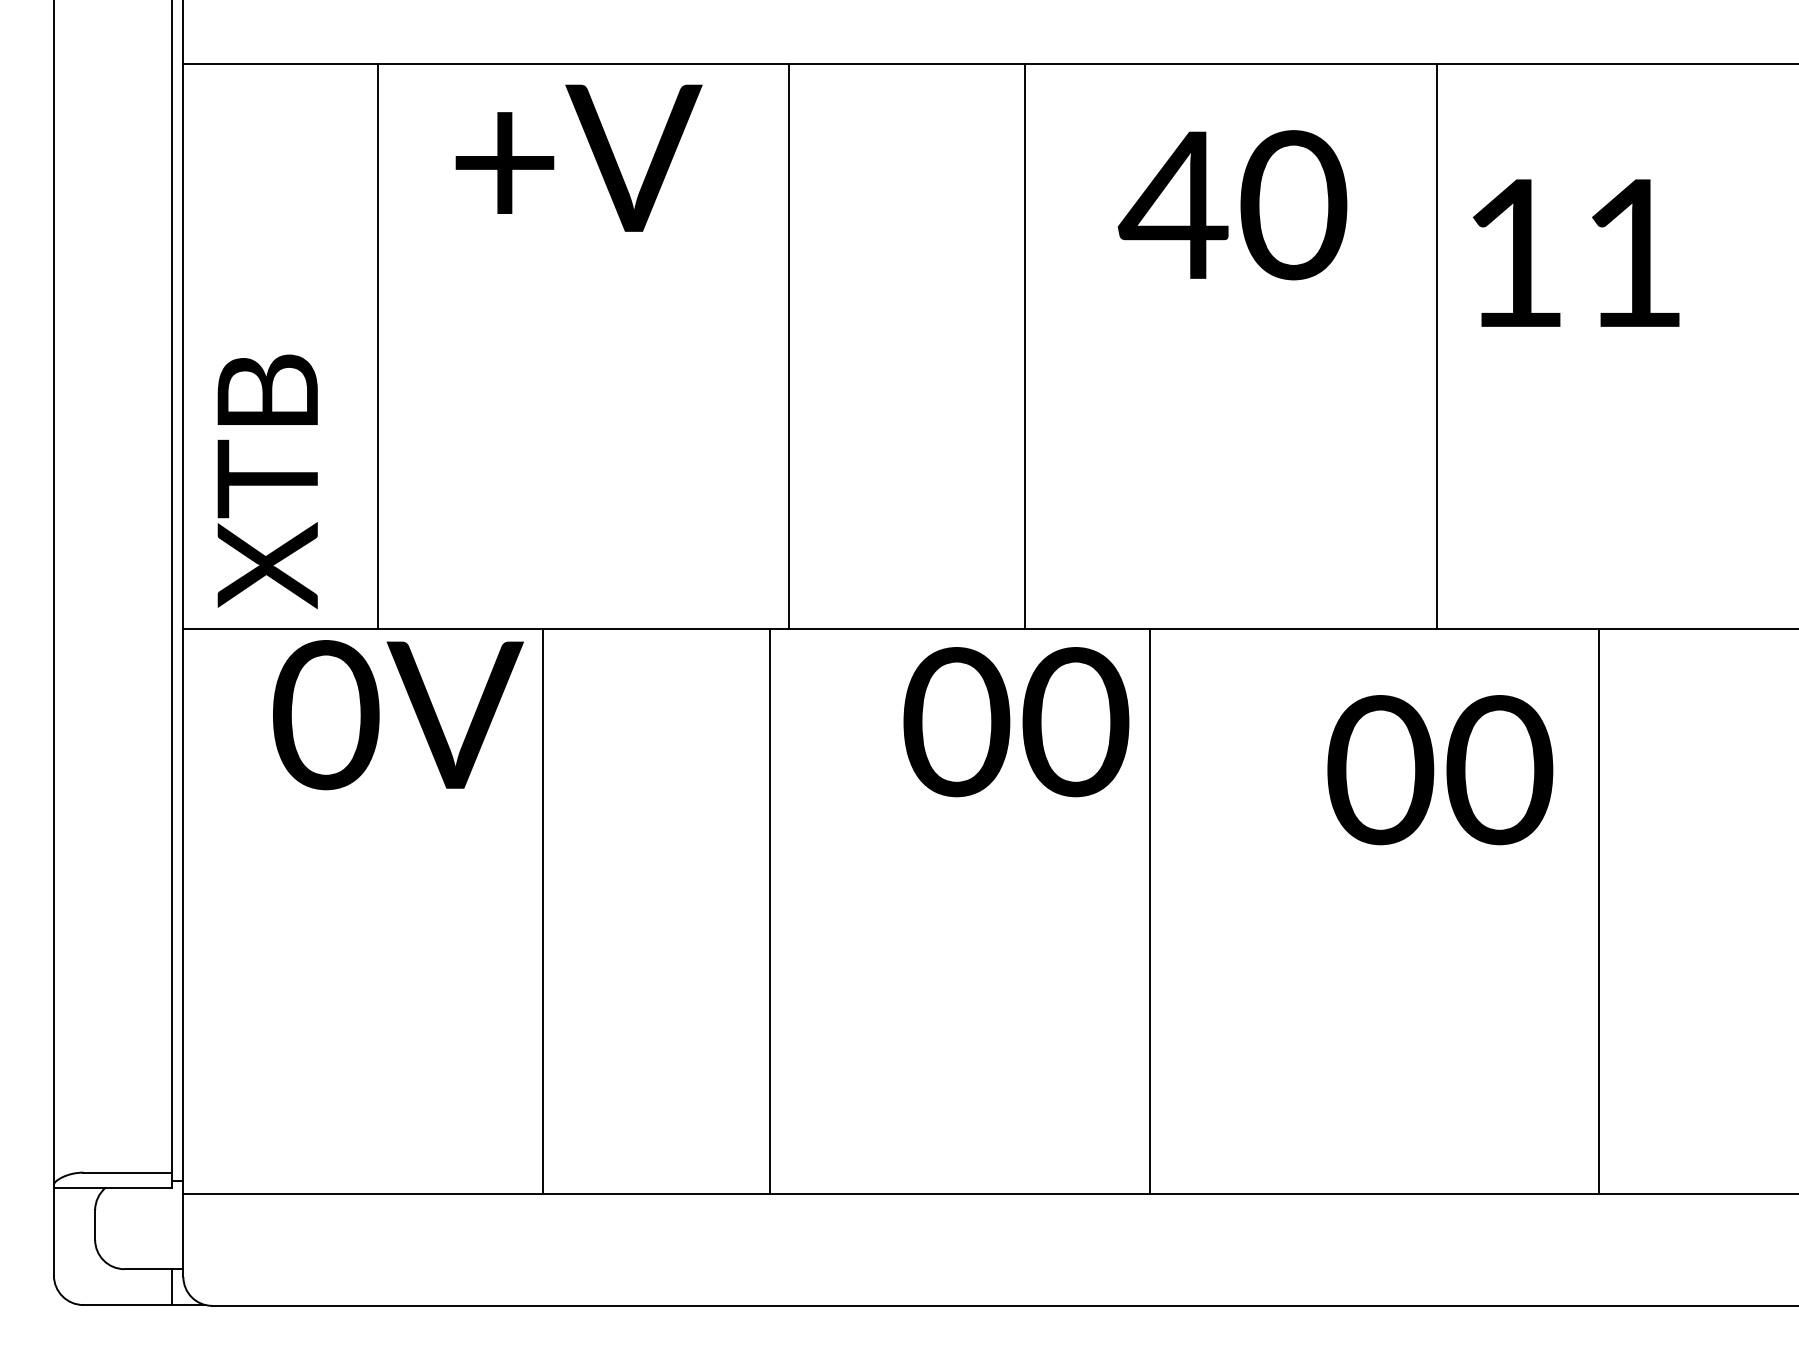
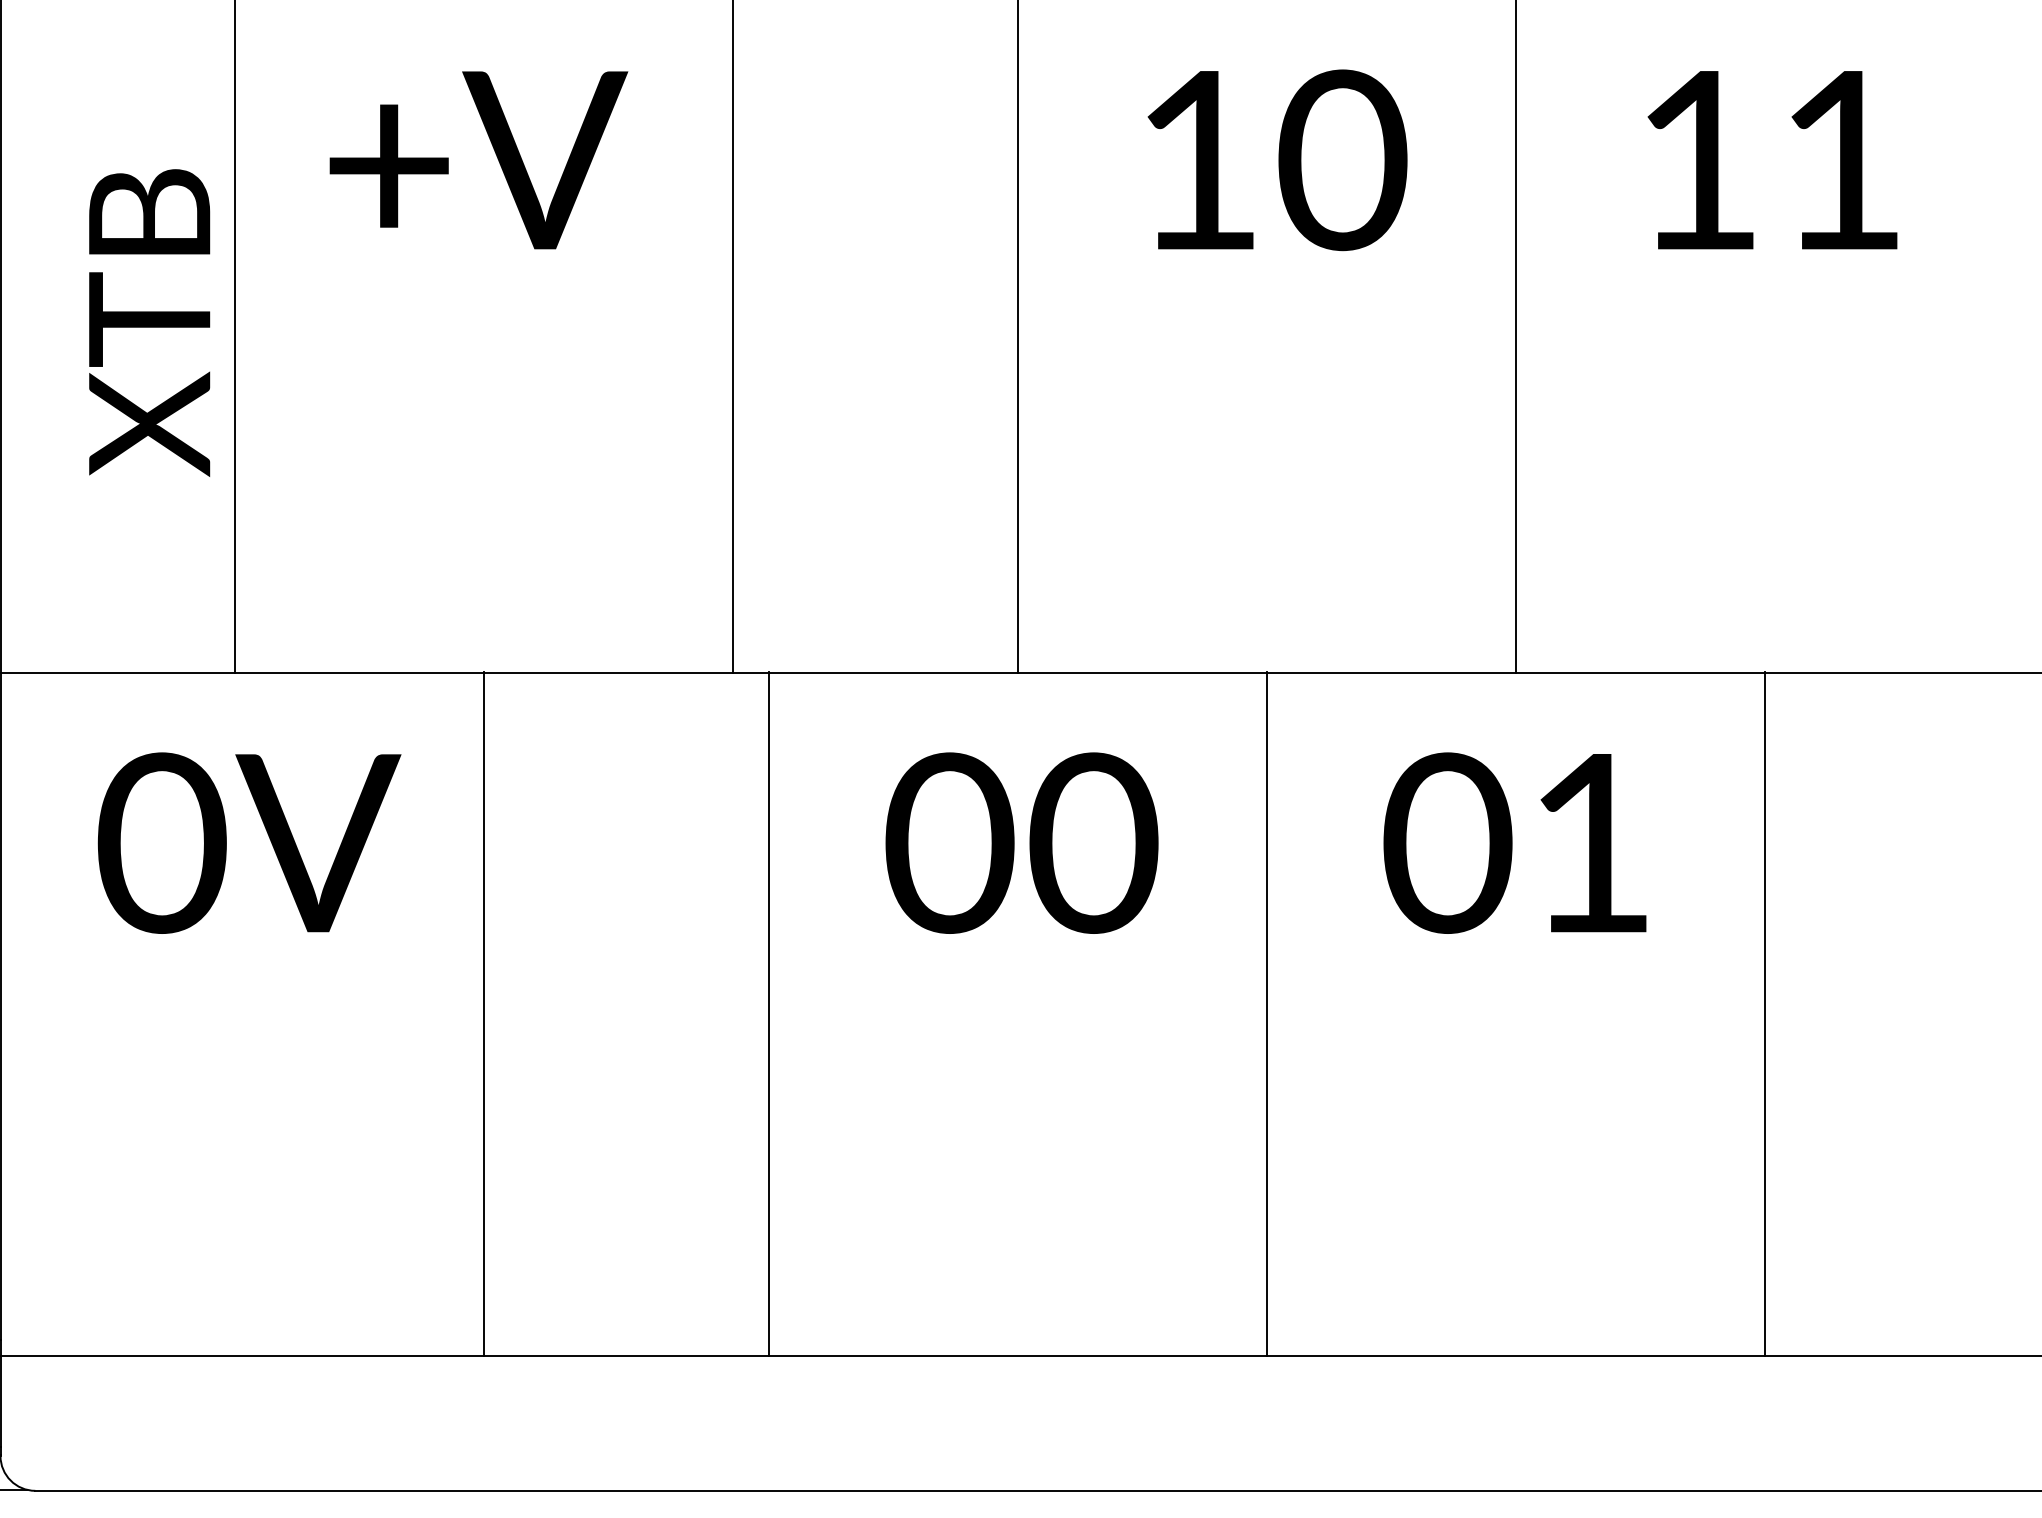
text: (578, 157) -> (478, 159), moved
text: (1172, 204) -> (1196, 159), 40 -> 10
text: (1576, 252) -> (1772, 159), moved
text: (267, 481) -> (149, 322), moved
text: (398, 715) -> (249, 843), moved
text: (1016, 722) -> (1022, 843), moved
text: (1499, 770) -> (1591, 843), 00 -> 01
line: (542, 911) -> (484, 1014), moved
line: (769, 911) -> (768, 1014), moved
line: (1149, 911) -> (1266, 1014), moved
line: (1598, 911) -> (1764, 1014), moved

